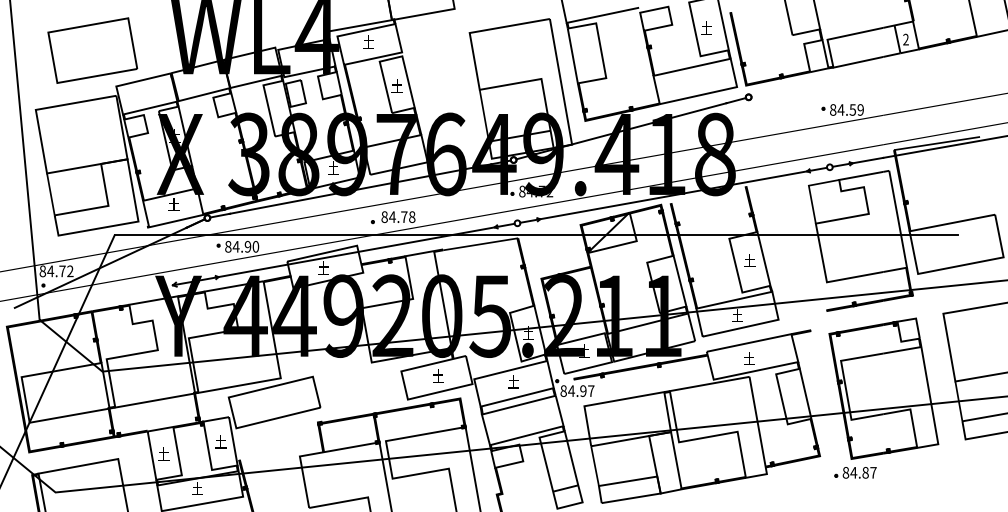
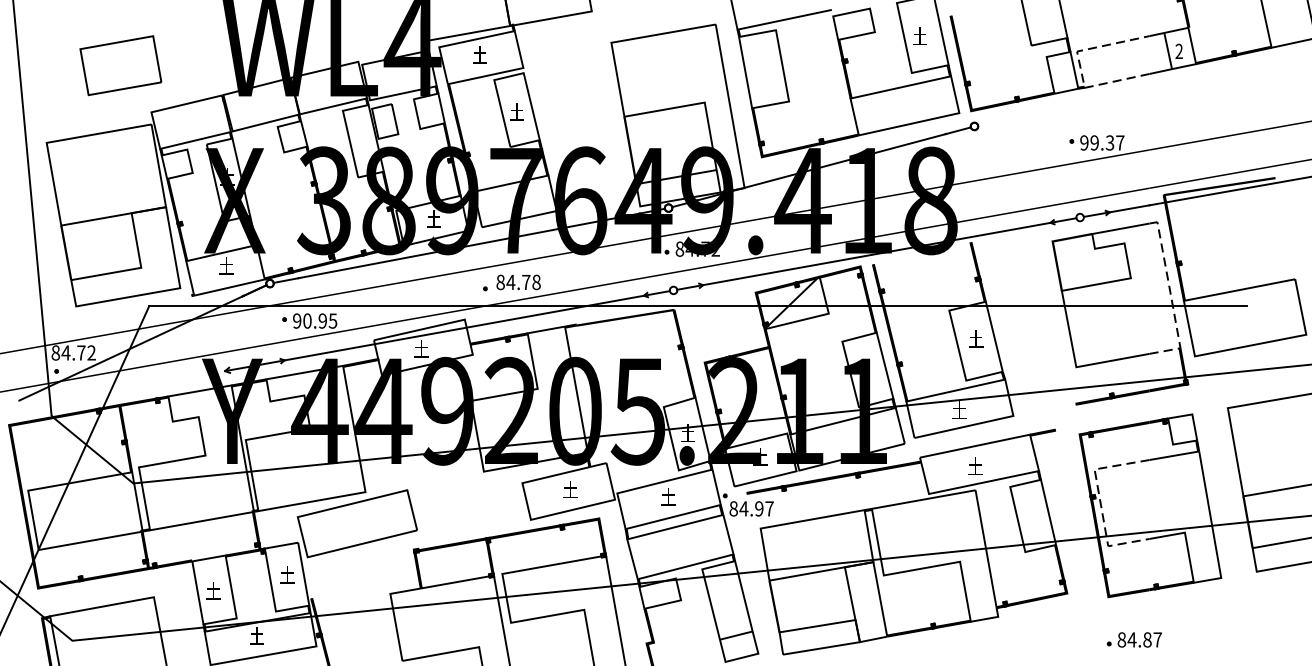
part: (92, 50) -> (120, 65), size x0.7
line: (829, 50) -> (1079, 65), solid -> dashed
text: (846, 109) -> (1101, 142), 84.59 -> 99.37
line: (900, 231) -> (1172, 301), solid -> dashed
text: (242, 246) -> (315, 320), 84.90 -> 90.95
line: (845, 385) -> (1100, 501), solid -> dashed
part: (855, 472) -> (1134, 639), moved

